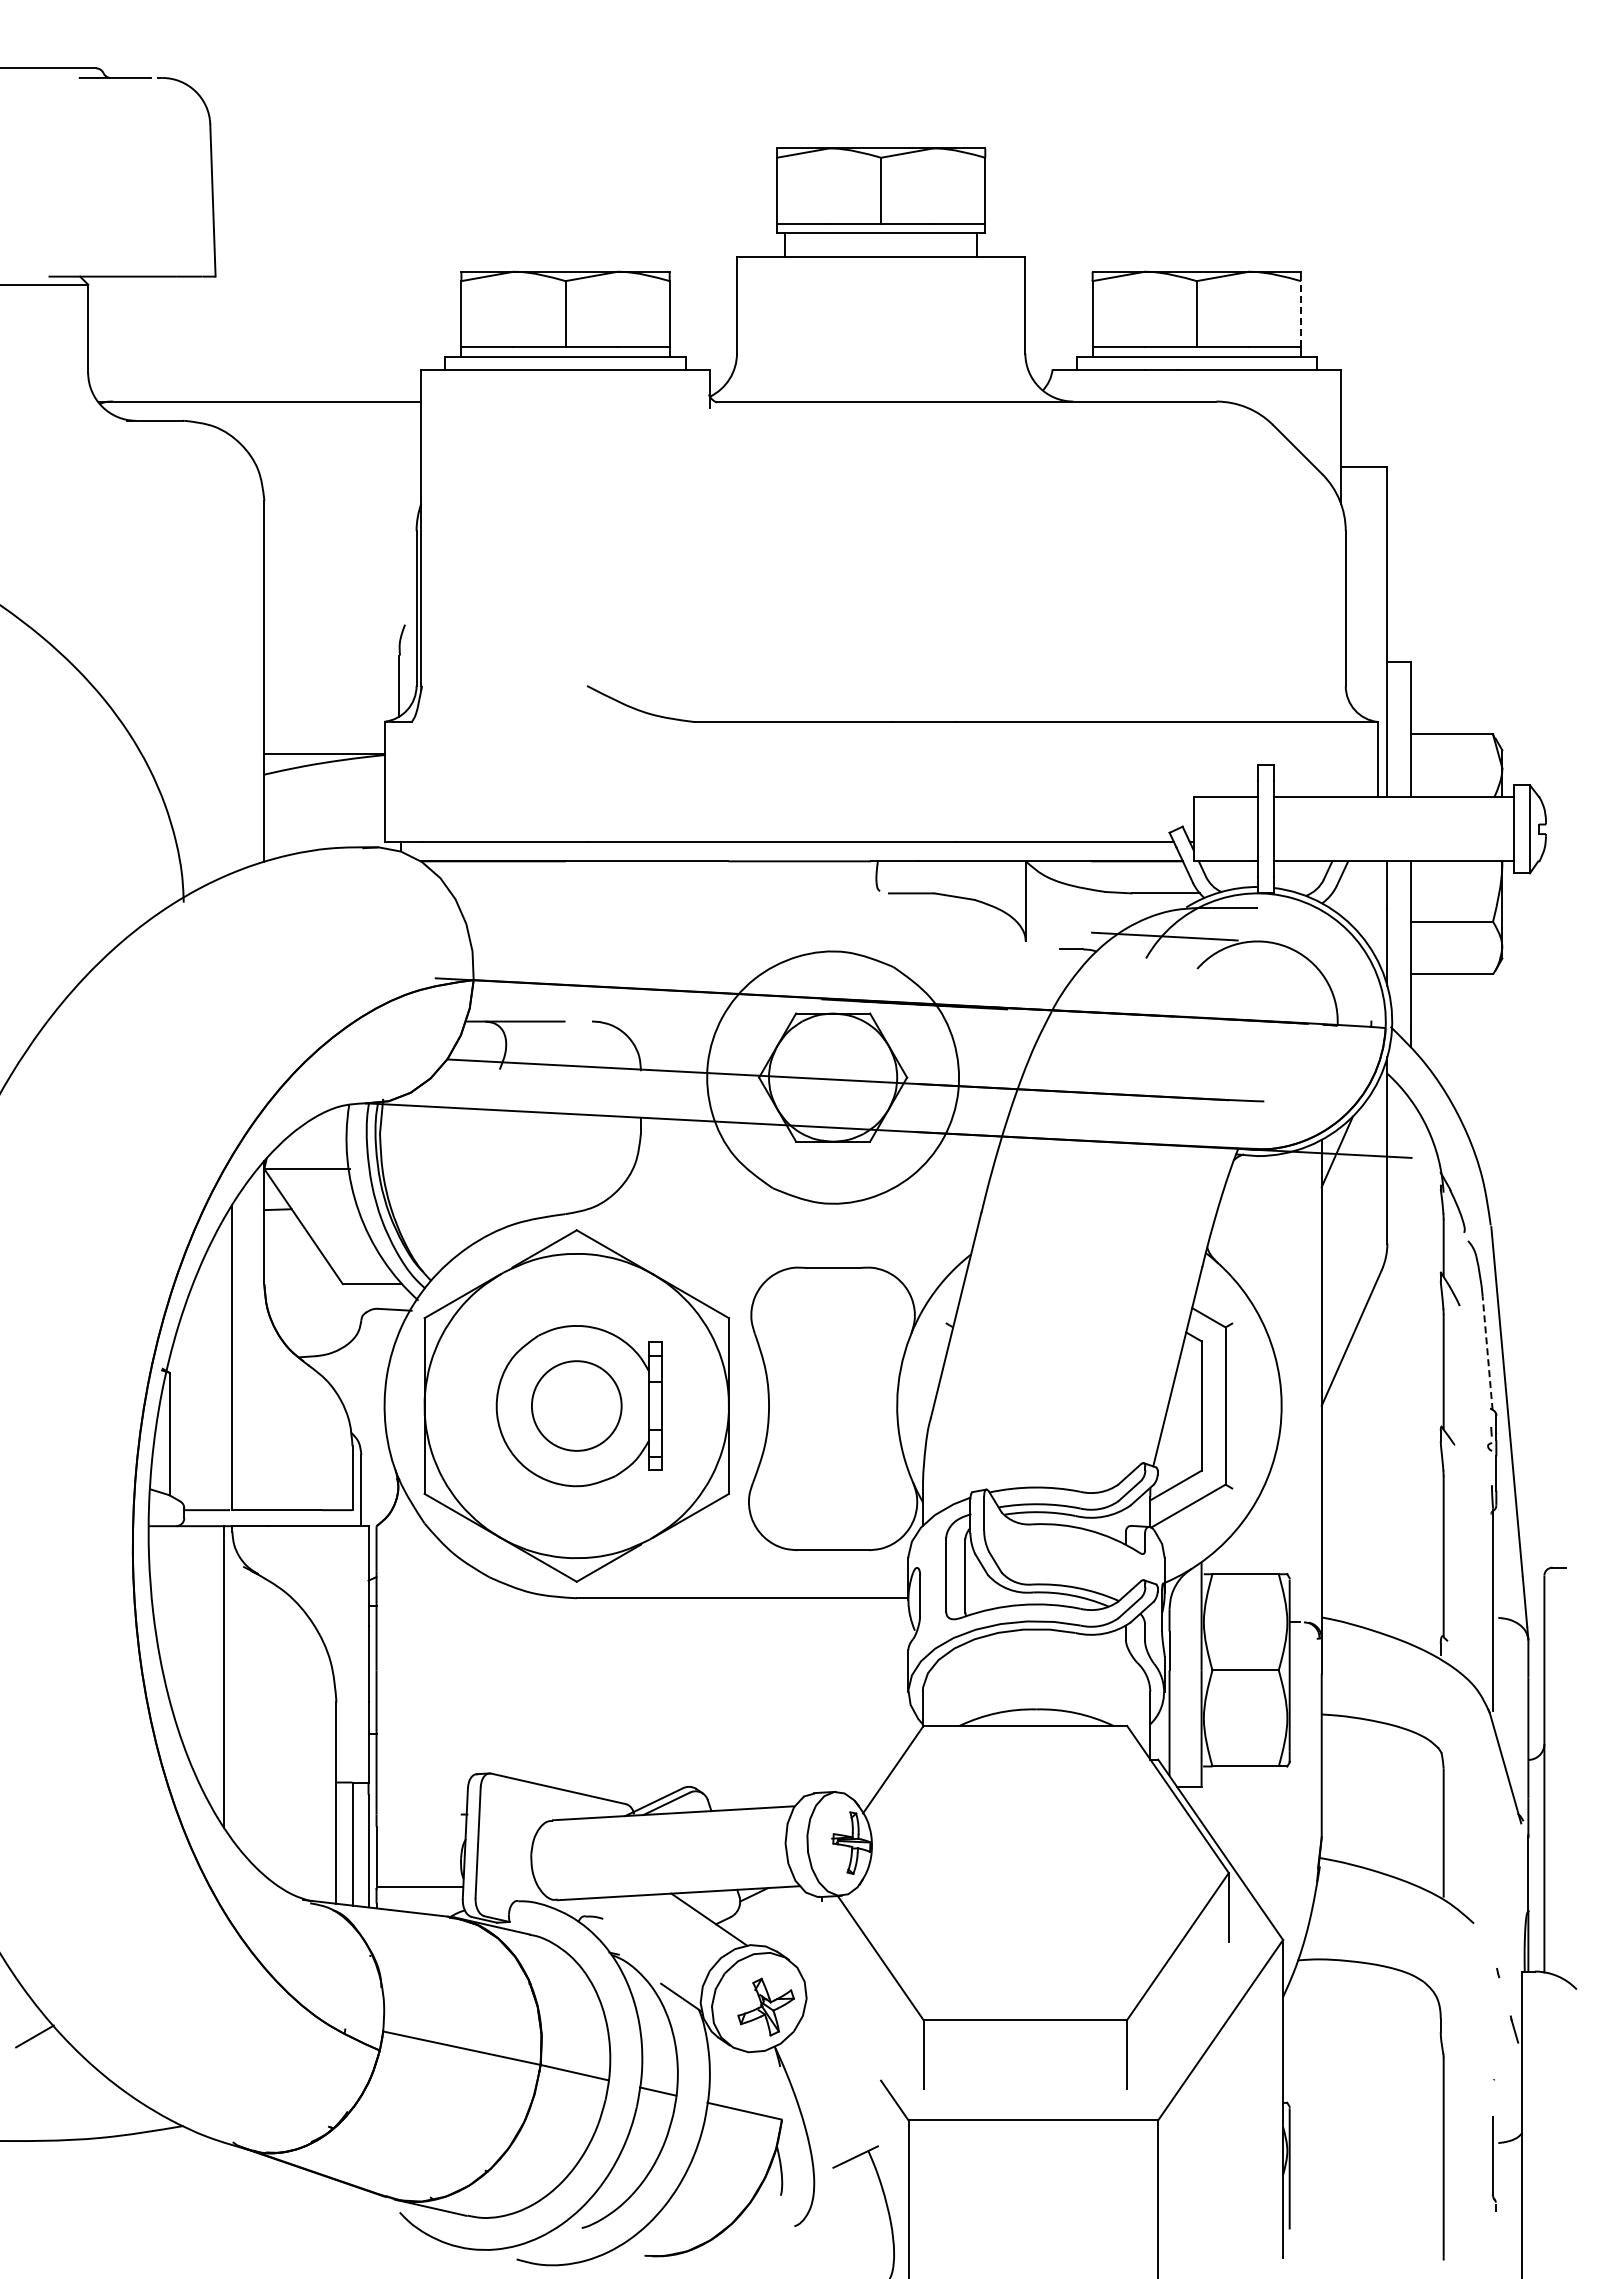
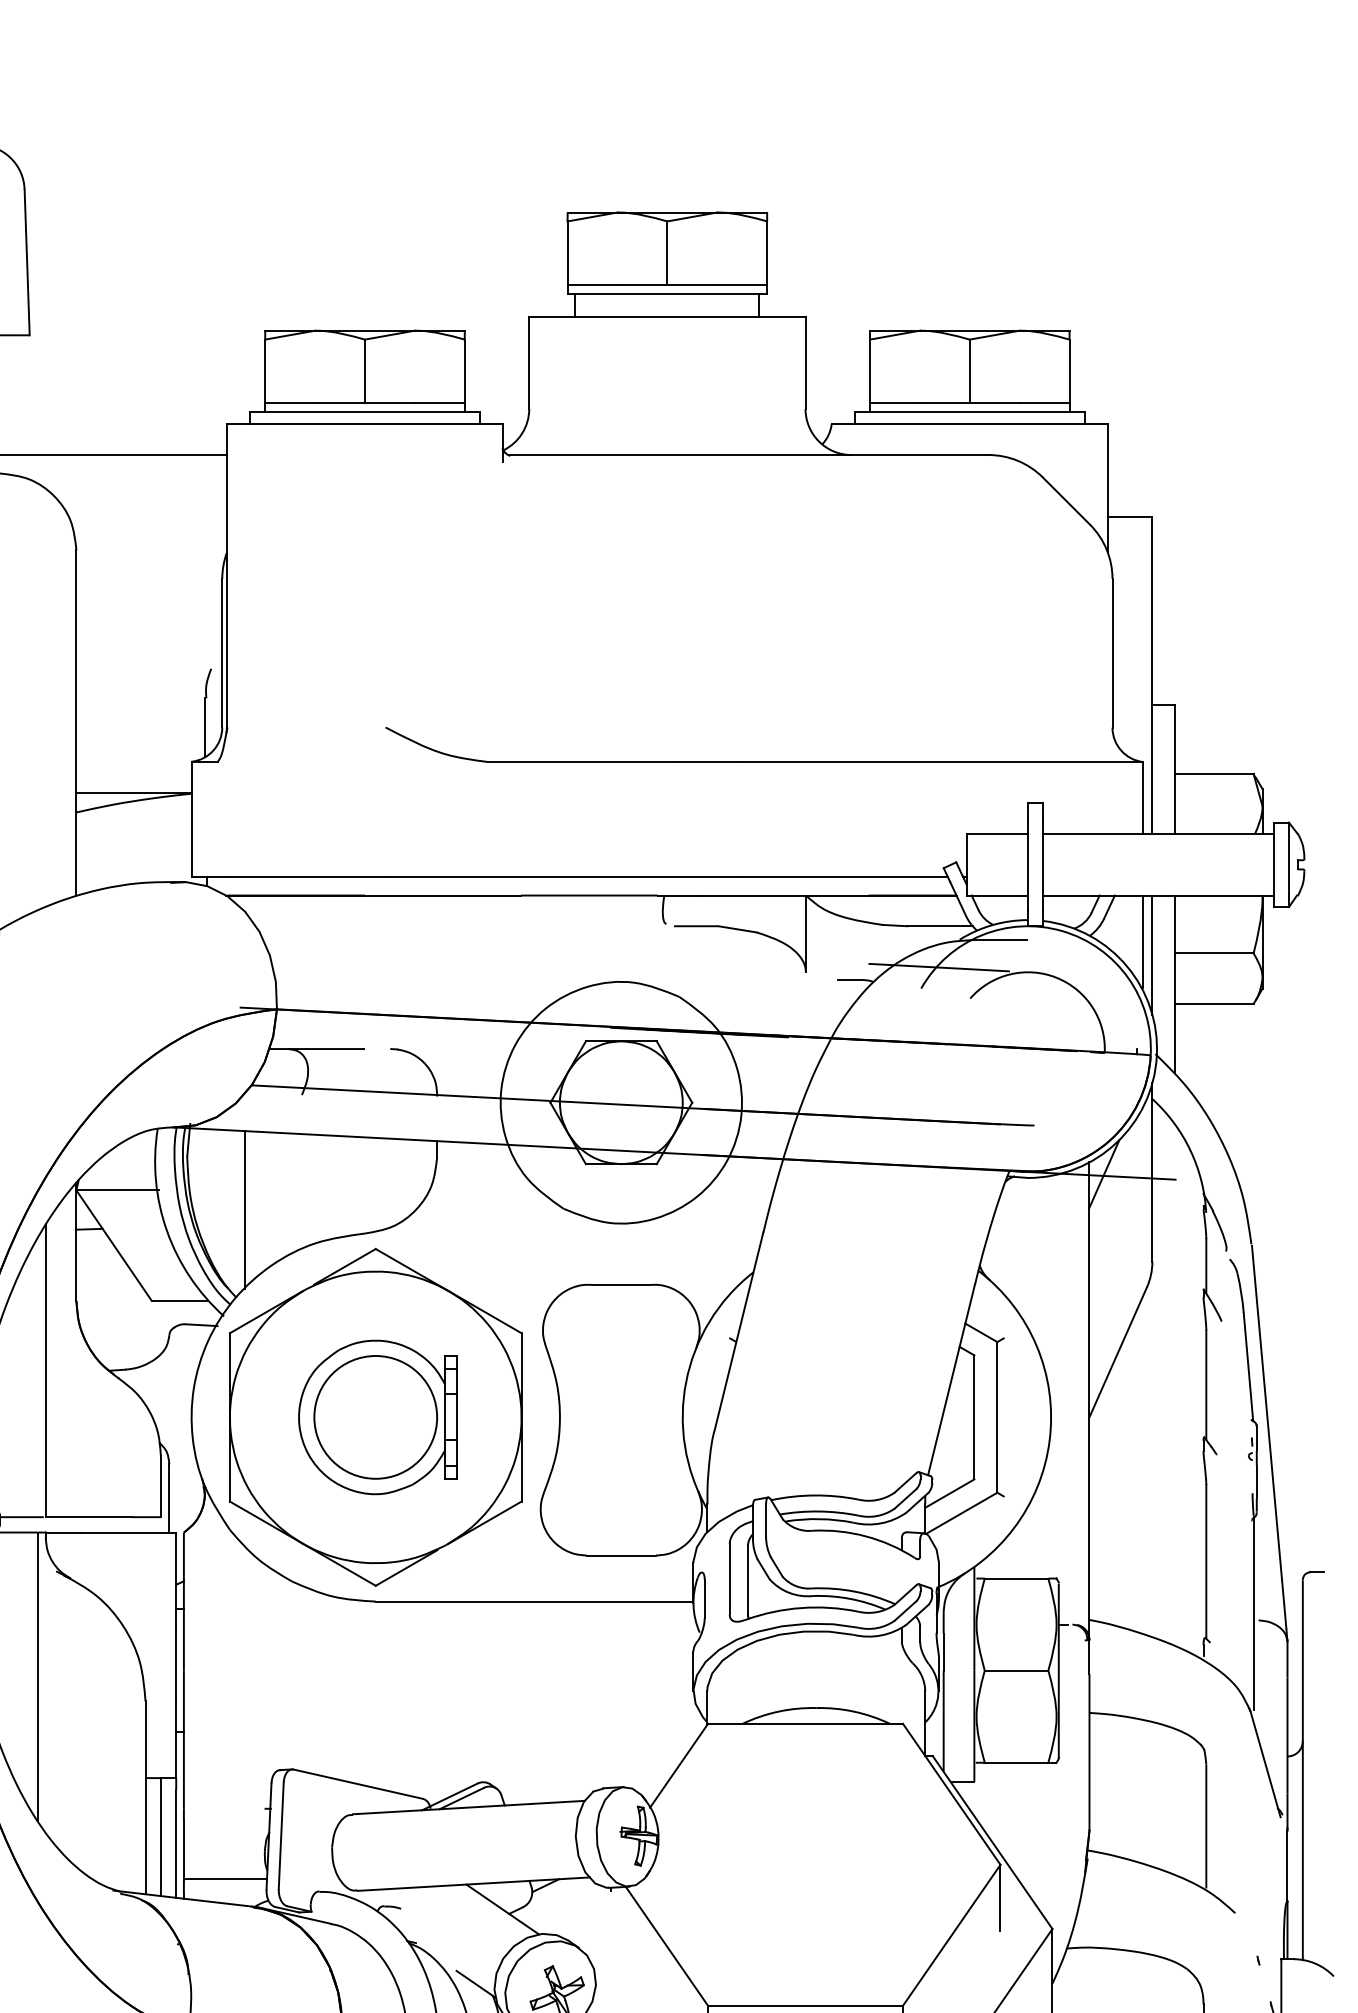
line: (1300, 314) -> (1069, 371), dashed -> solid
line: (1377, 909) -> (1142, 941), added
line: (440, 1189) -> (245, 1209), added
line: (1487, 1353) -> (1248, 1367), dashed -> solid
circle: (576, 1405) -> (375, 1416), size x1.43

